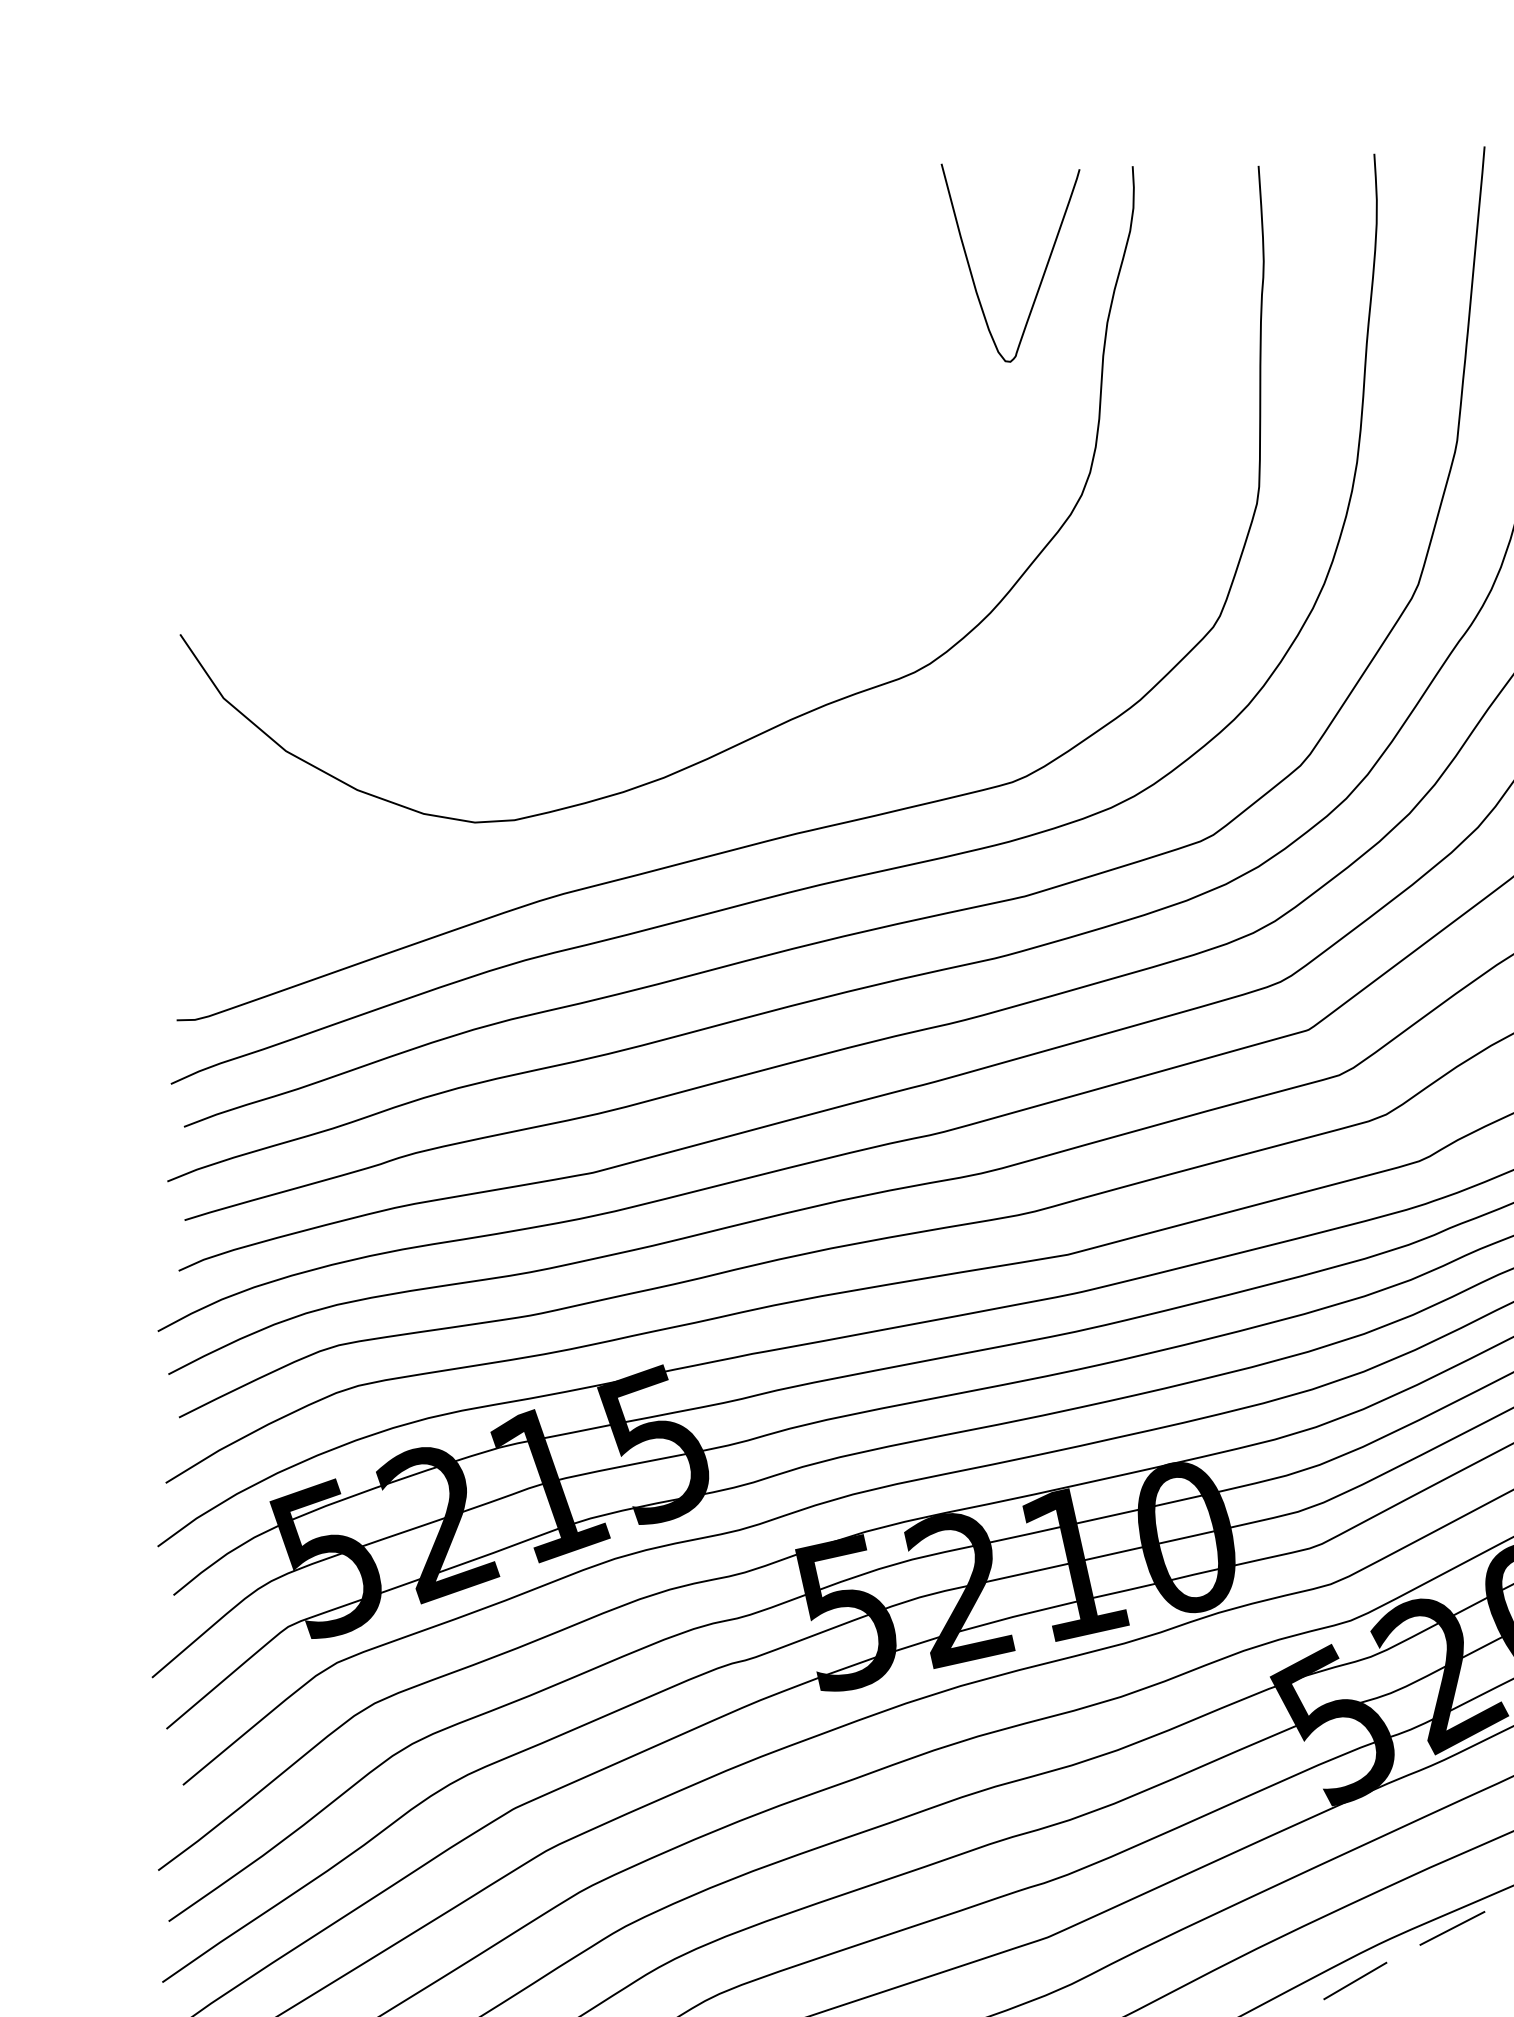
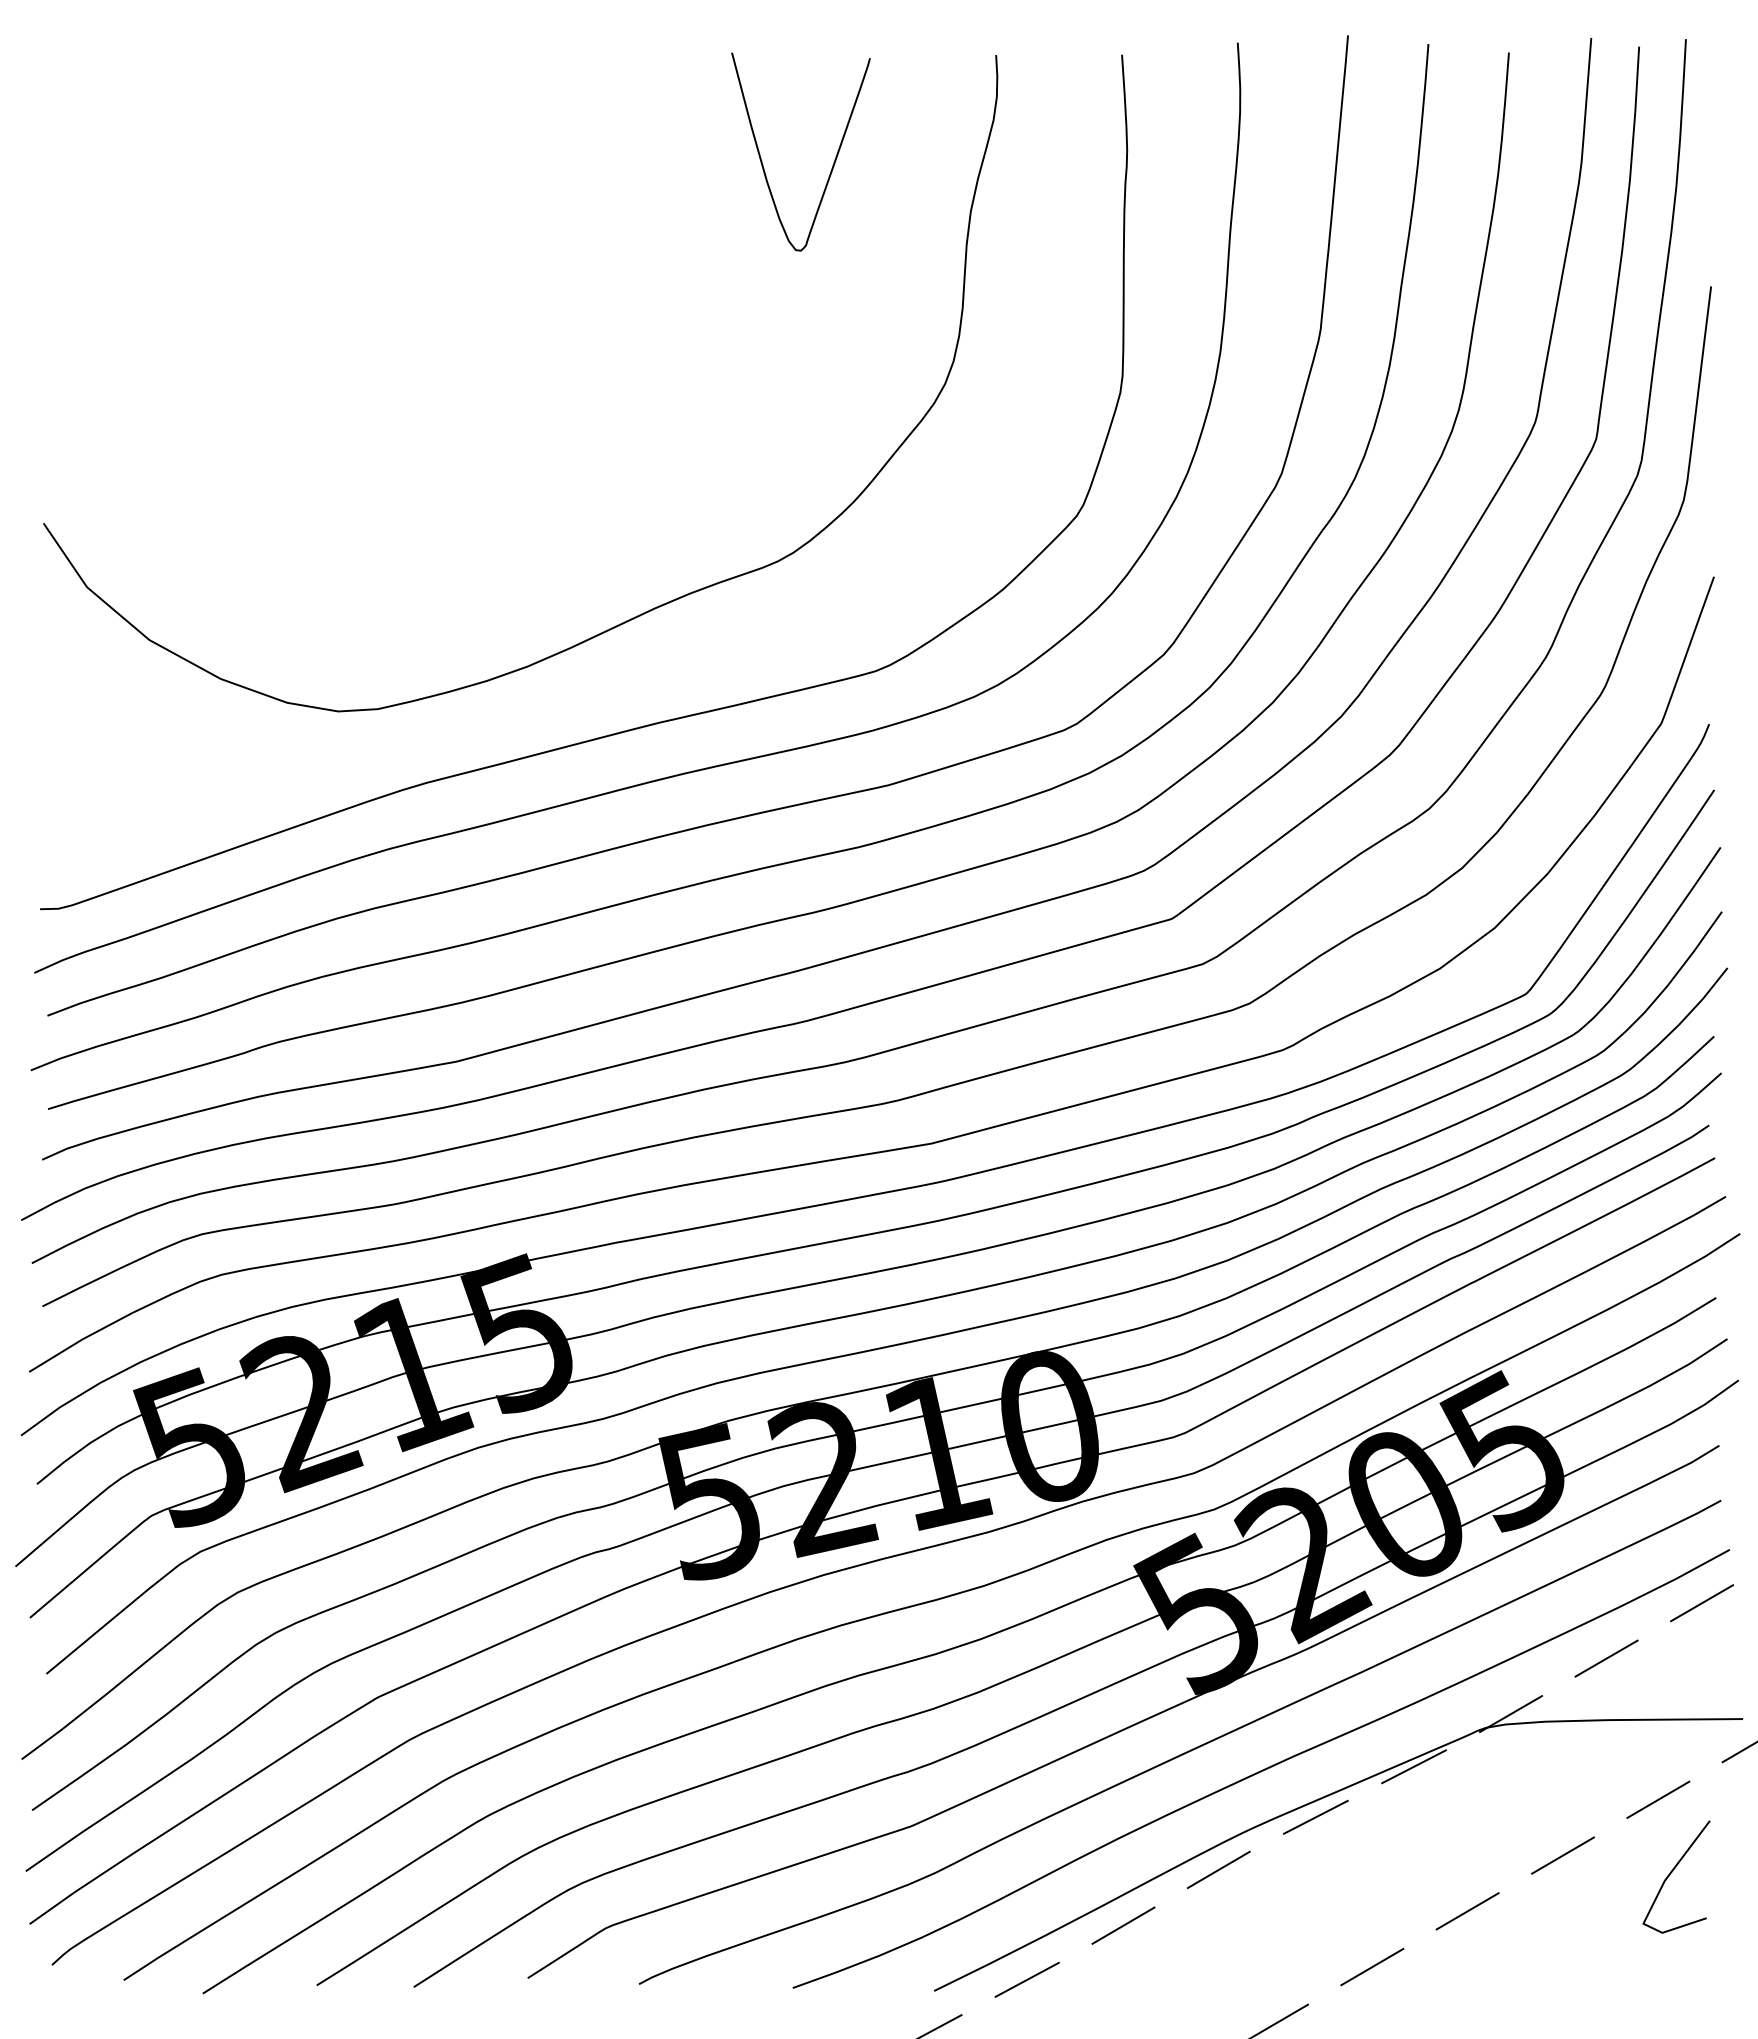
curve: (1043, 273) -> (833, 162), moved

